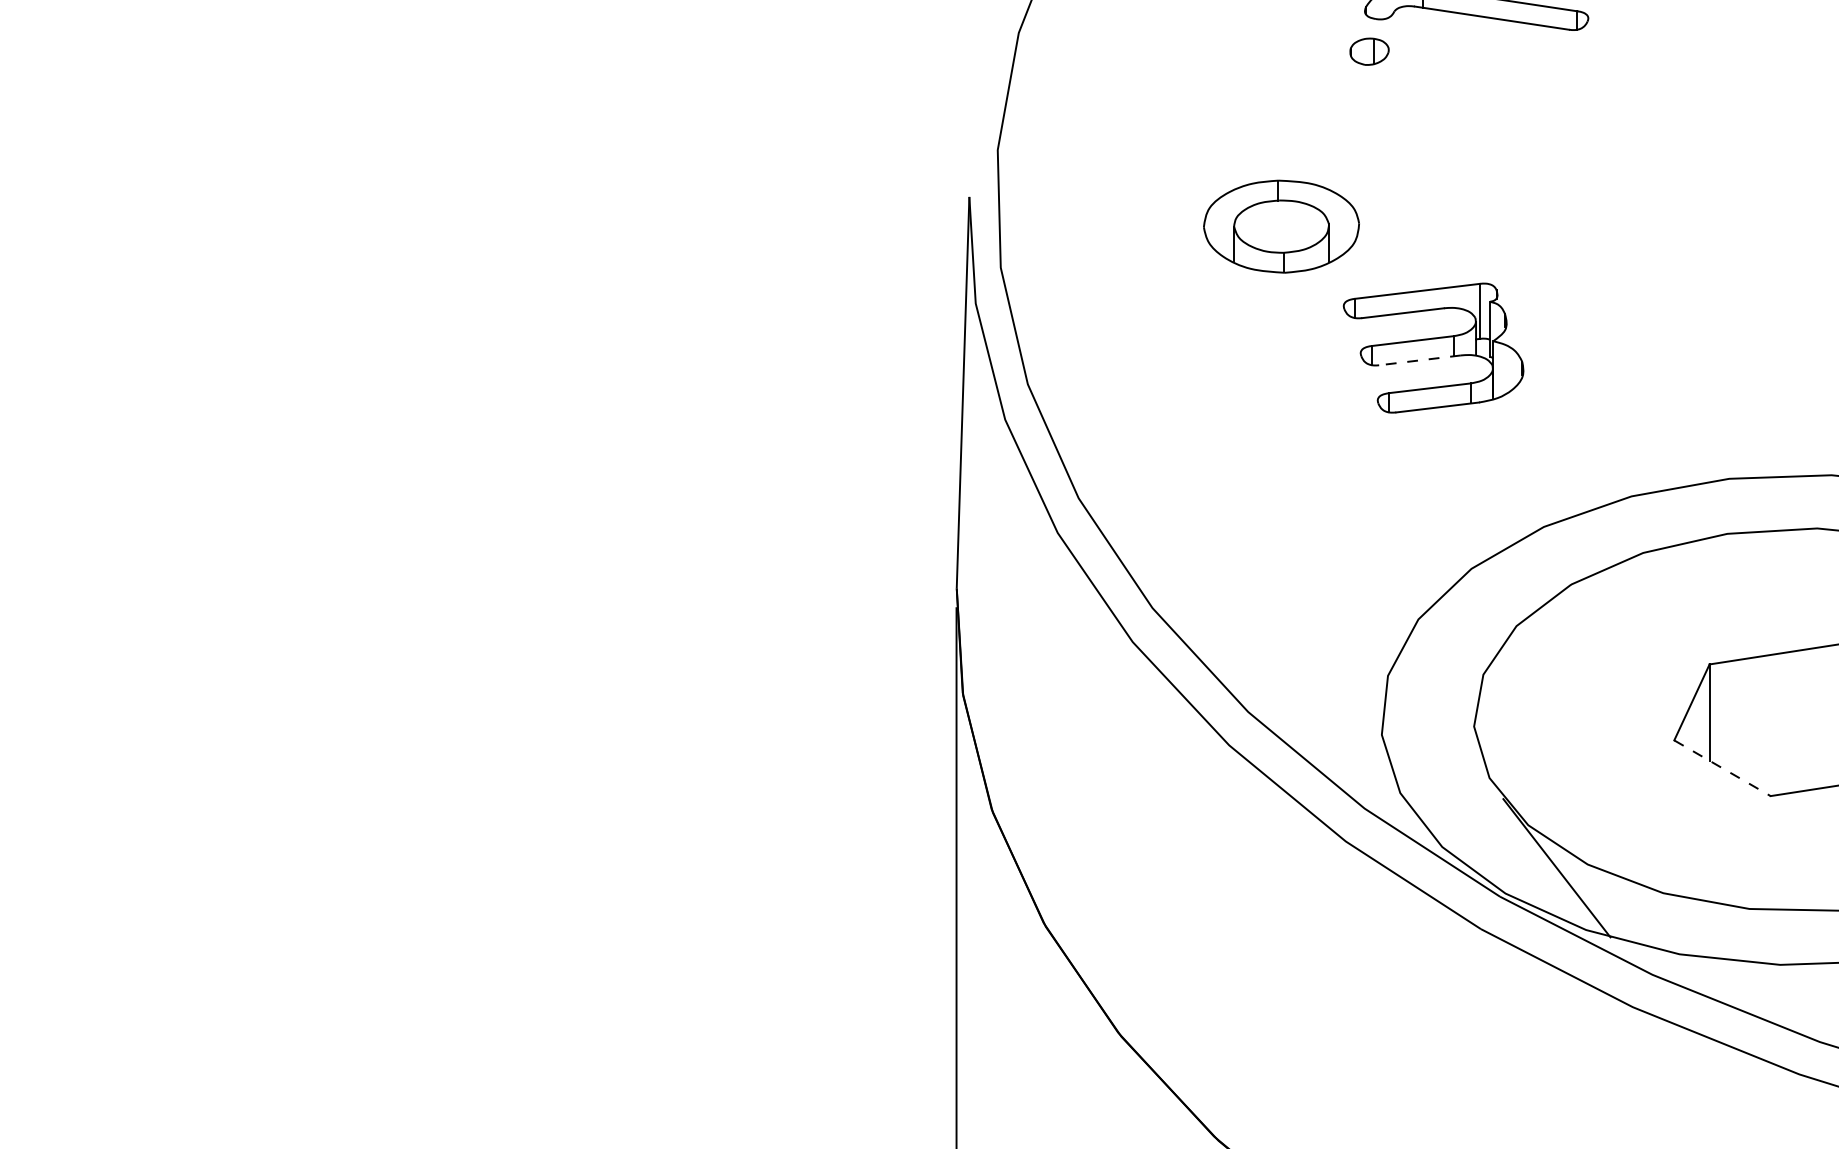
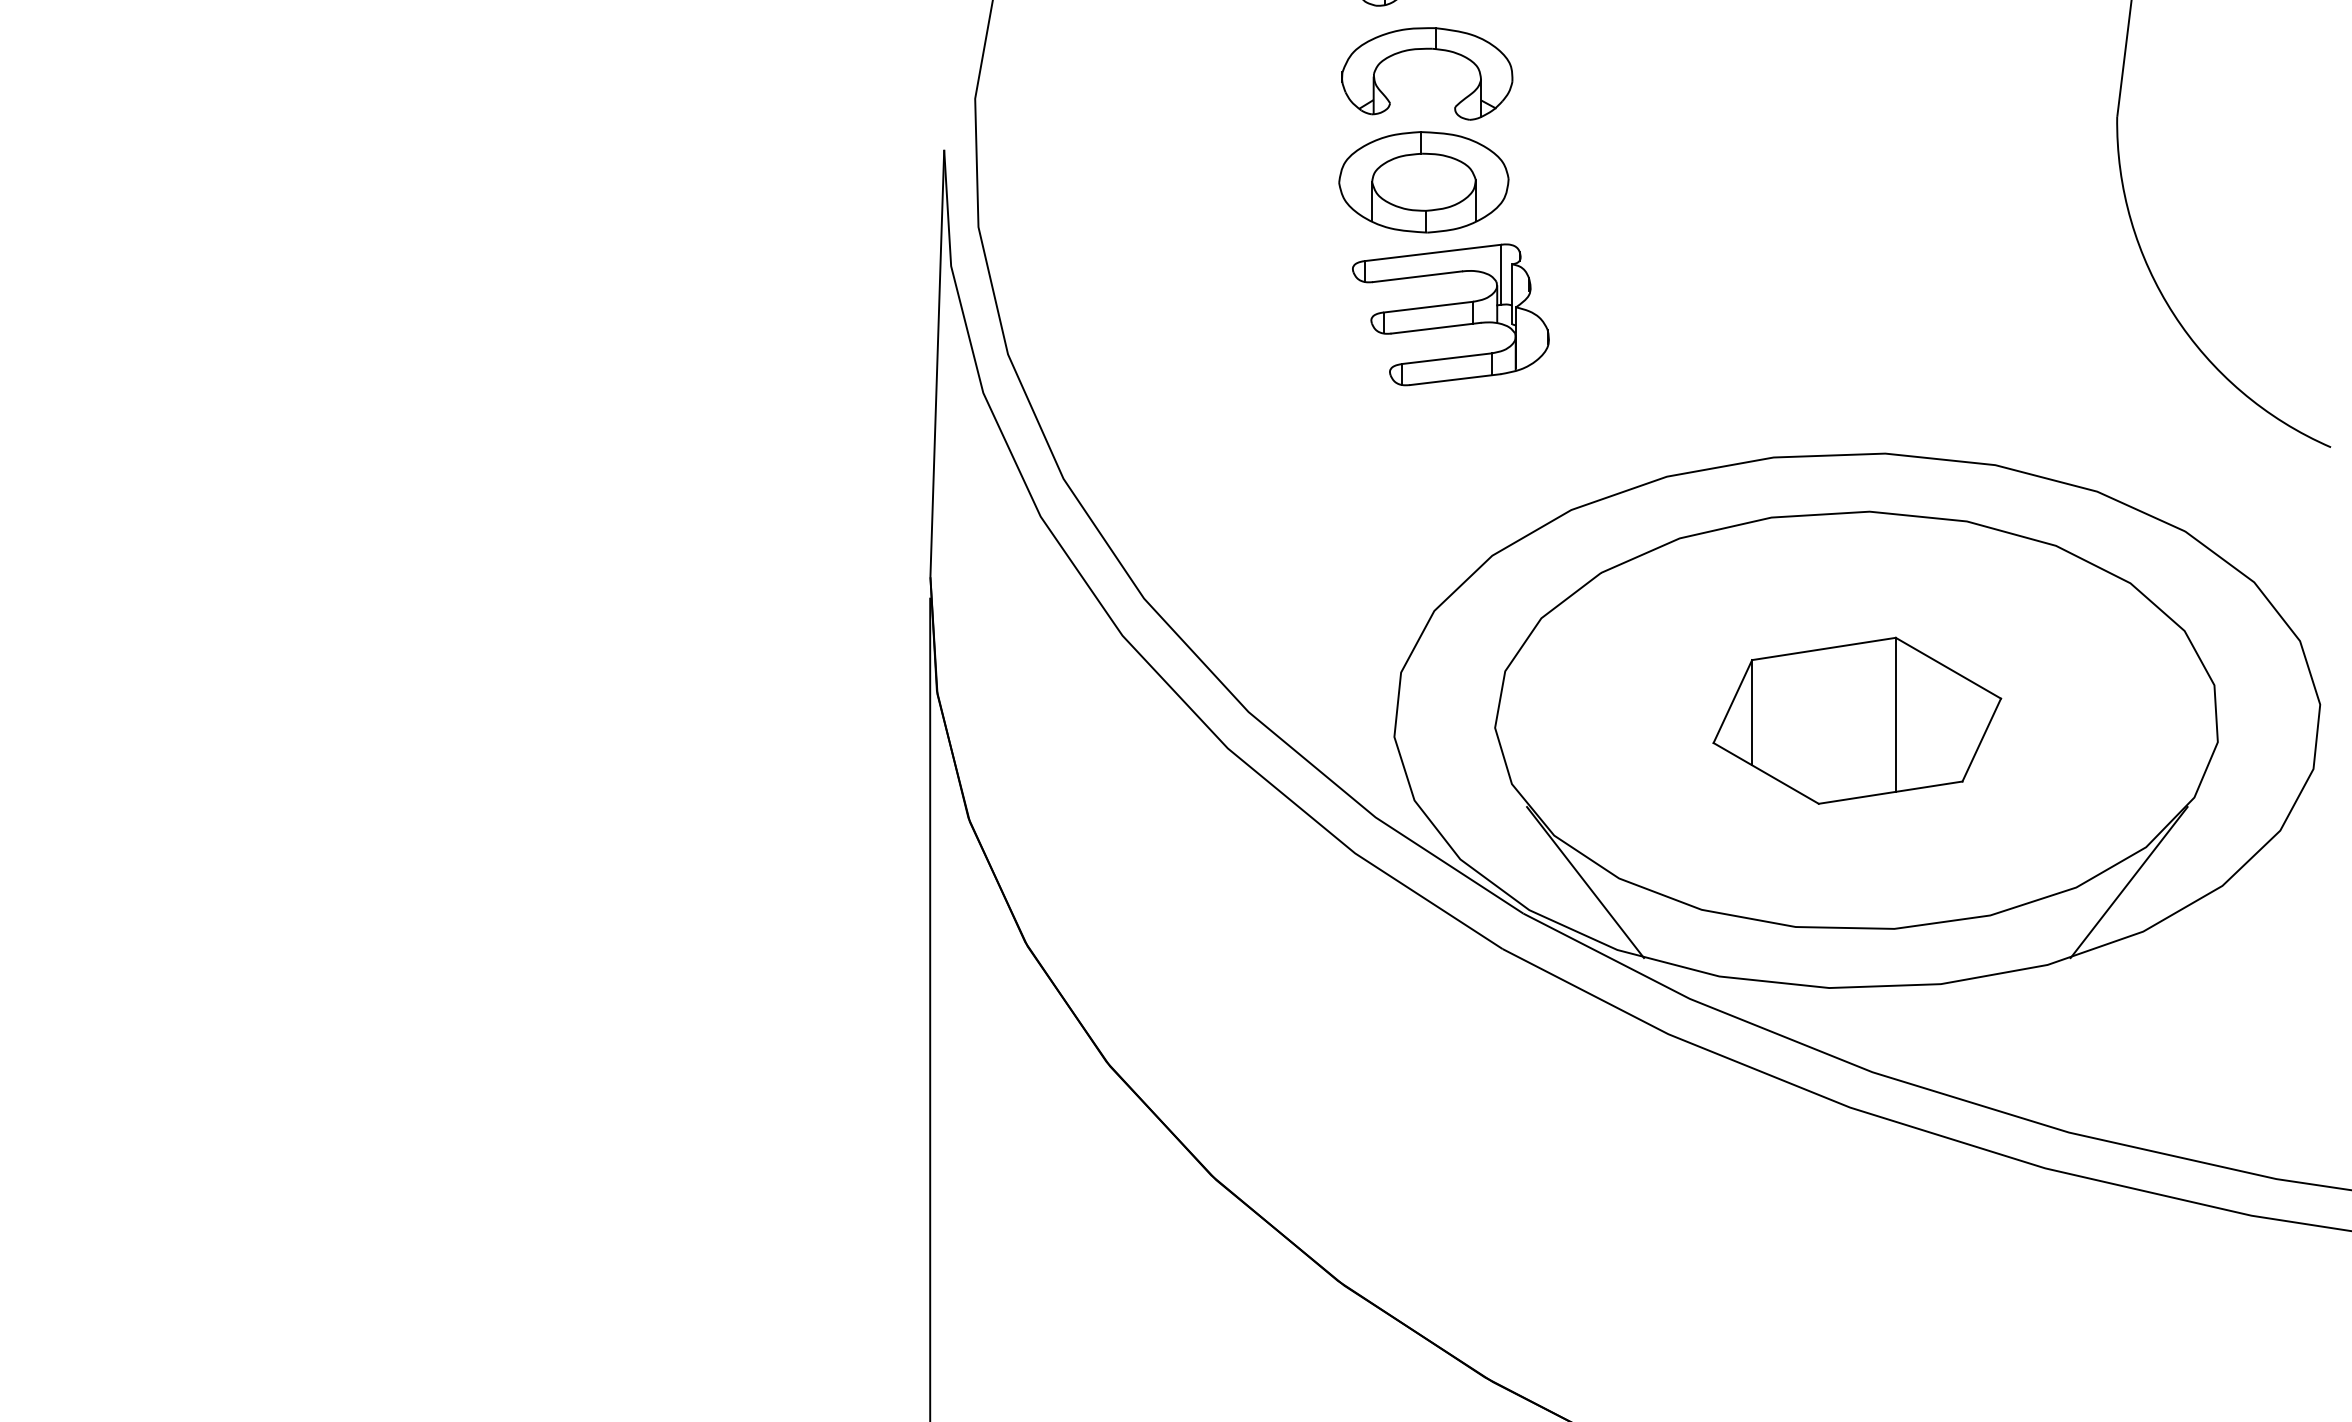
part: (1412, 105) -> (1427, 49), added
part: (1281, 226) -> (1423, 182), moved
line: (1420, 360) -> (1436, 328), dashed -> solid
line: (1722, 768) -> (1766, 773), dashed -> solid

